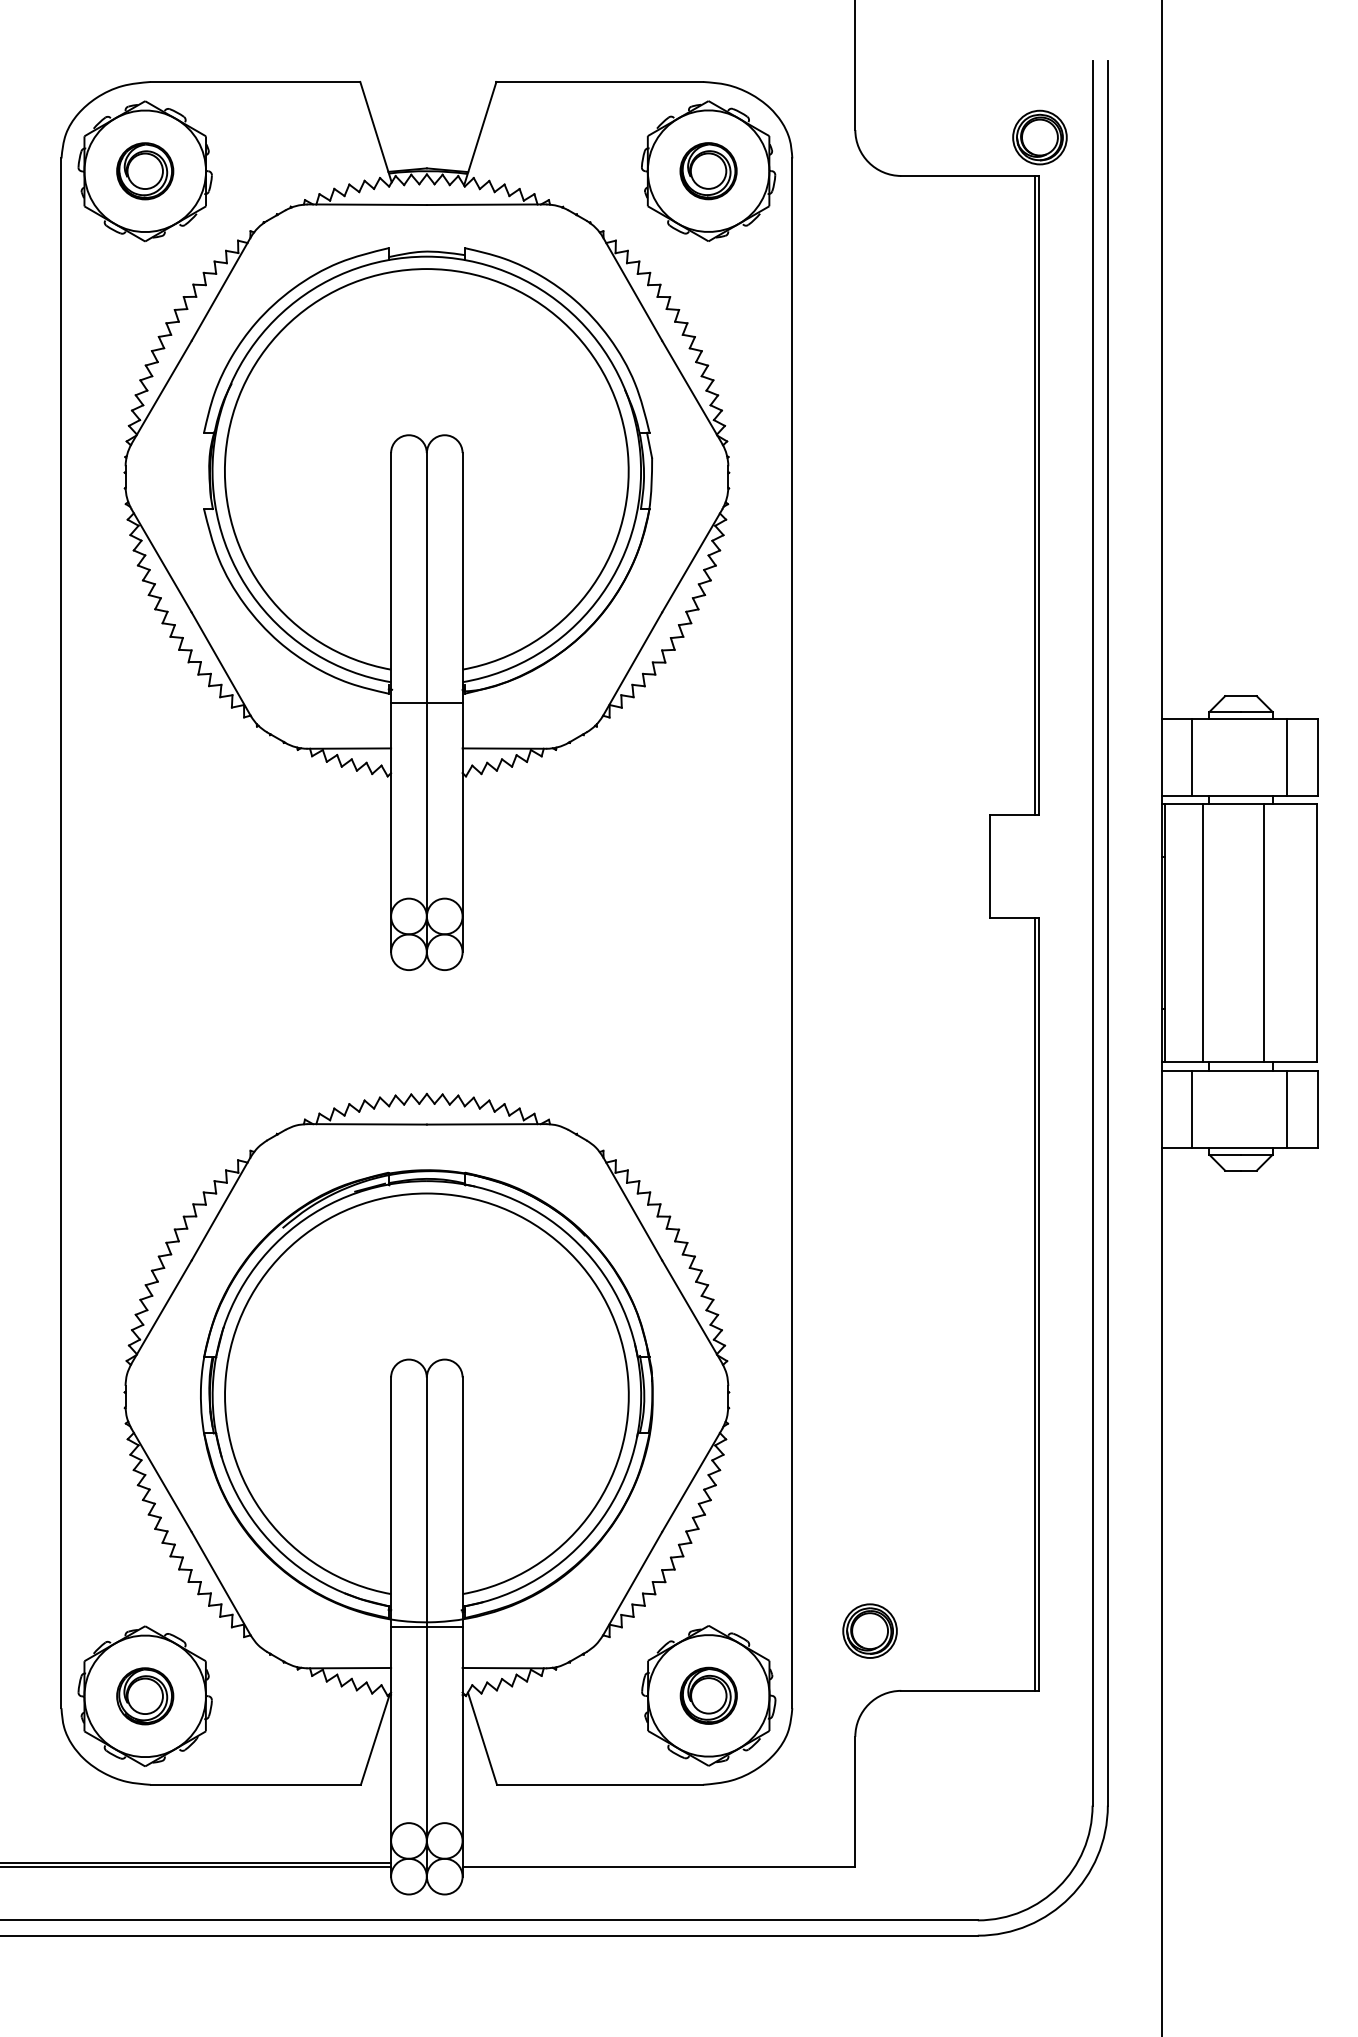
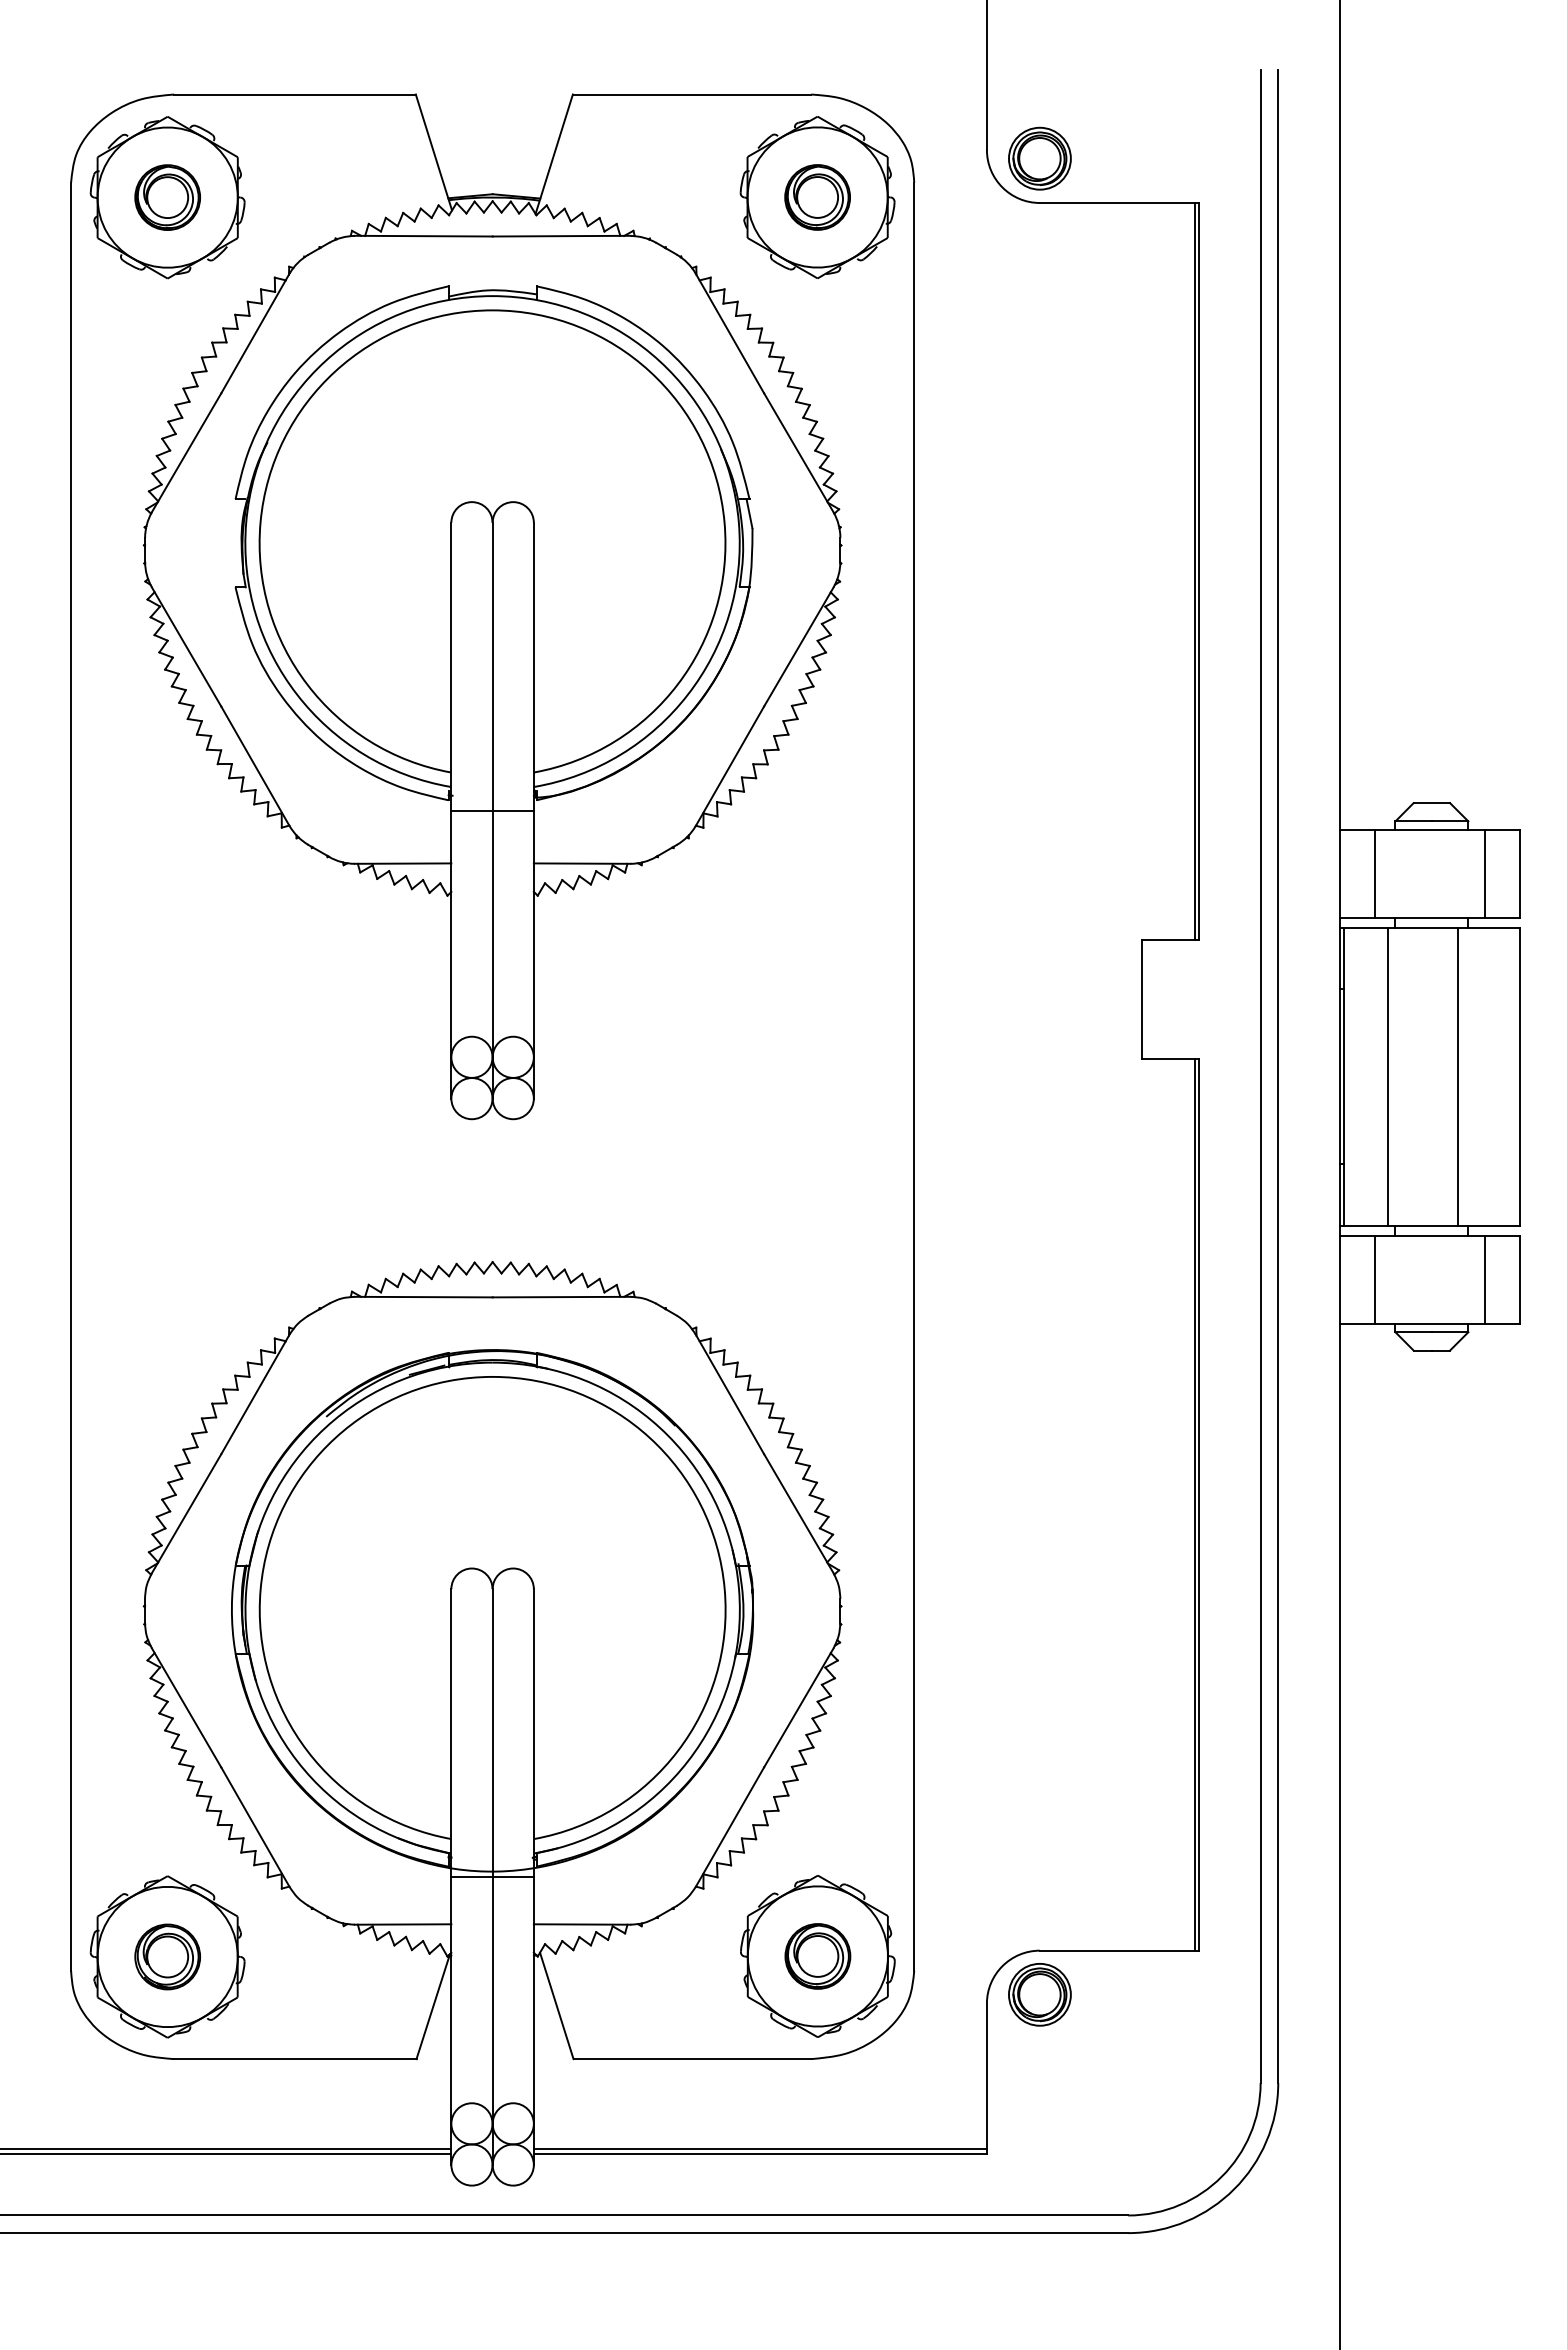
part: (1039, 137) -> (1039, 158), moved
part: (869, 1630) -> (1039, 1994), moved
line: (659, 1862) -> (760, 2148), added

